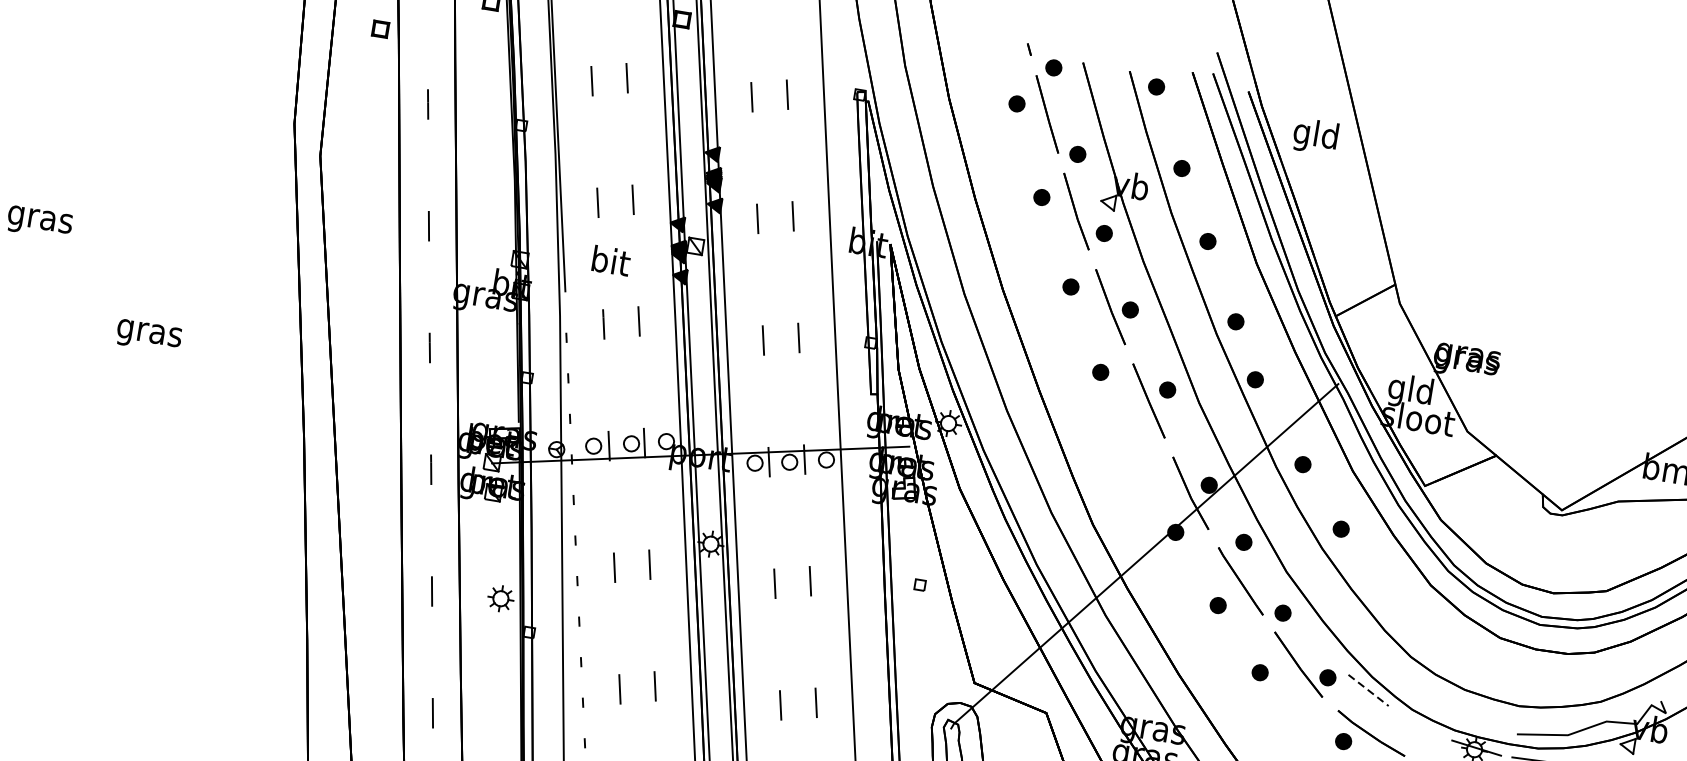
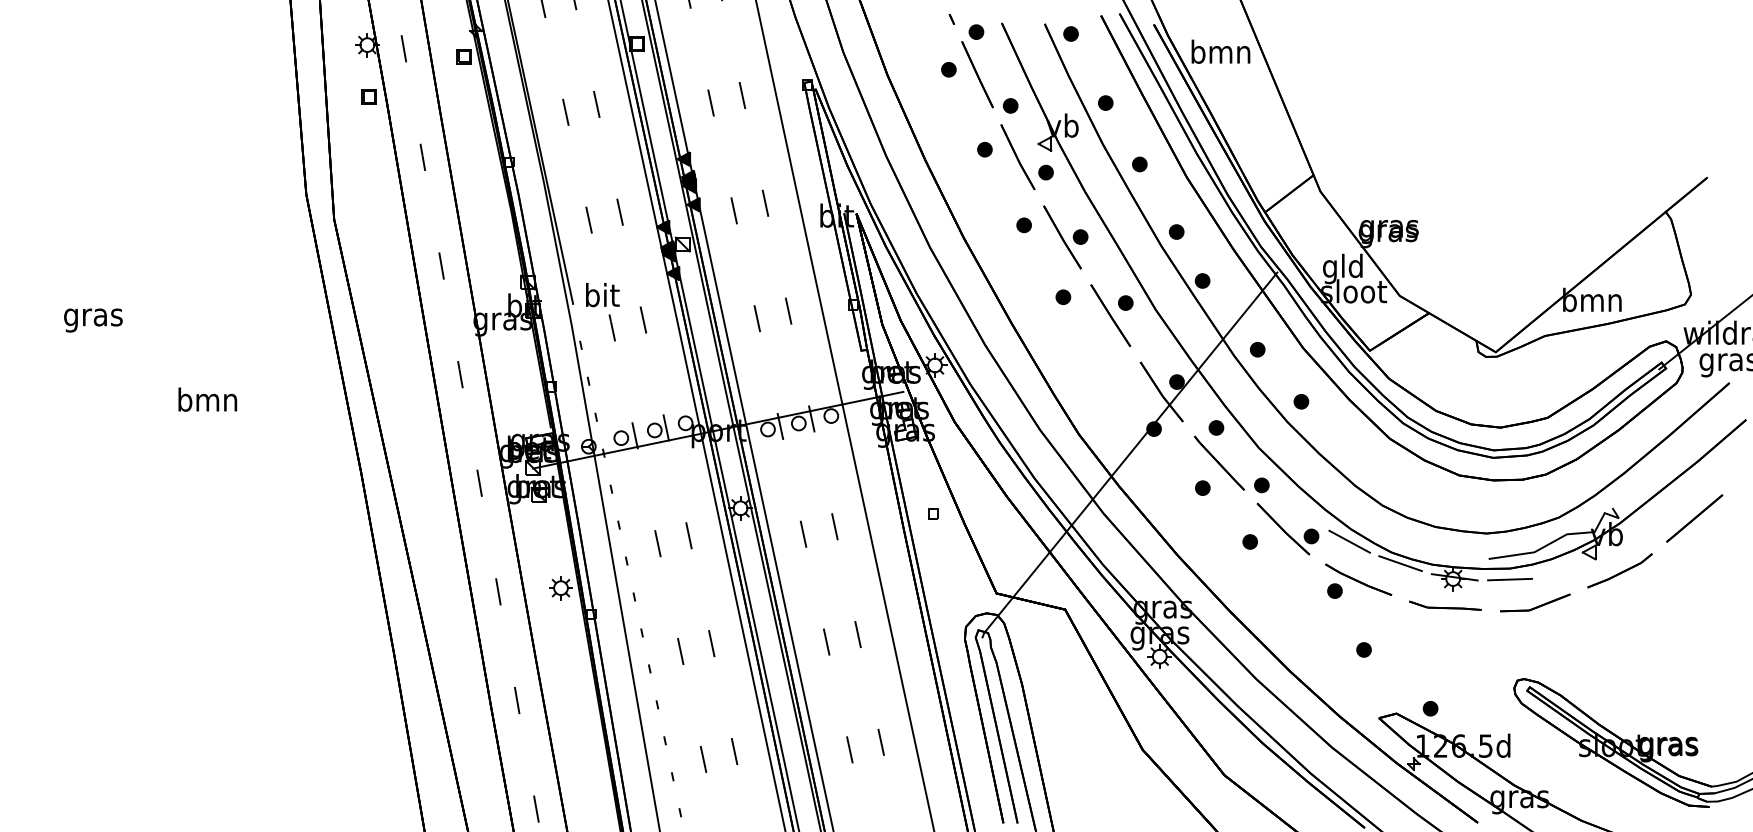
text: (1315, 136) -> (1220, 54), gld -> bmn
text: (611, 261) -> (602, 295), moved
text: (149, 332) -> (207, 402), gras -> bmn
line: (1369, 691) -> (1350, 542), dashed -> solid
line: (1419, 723) -> (1400, 563), added

